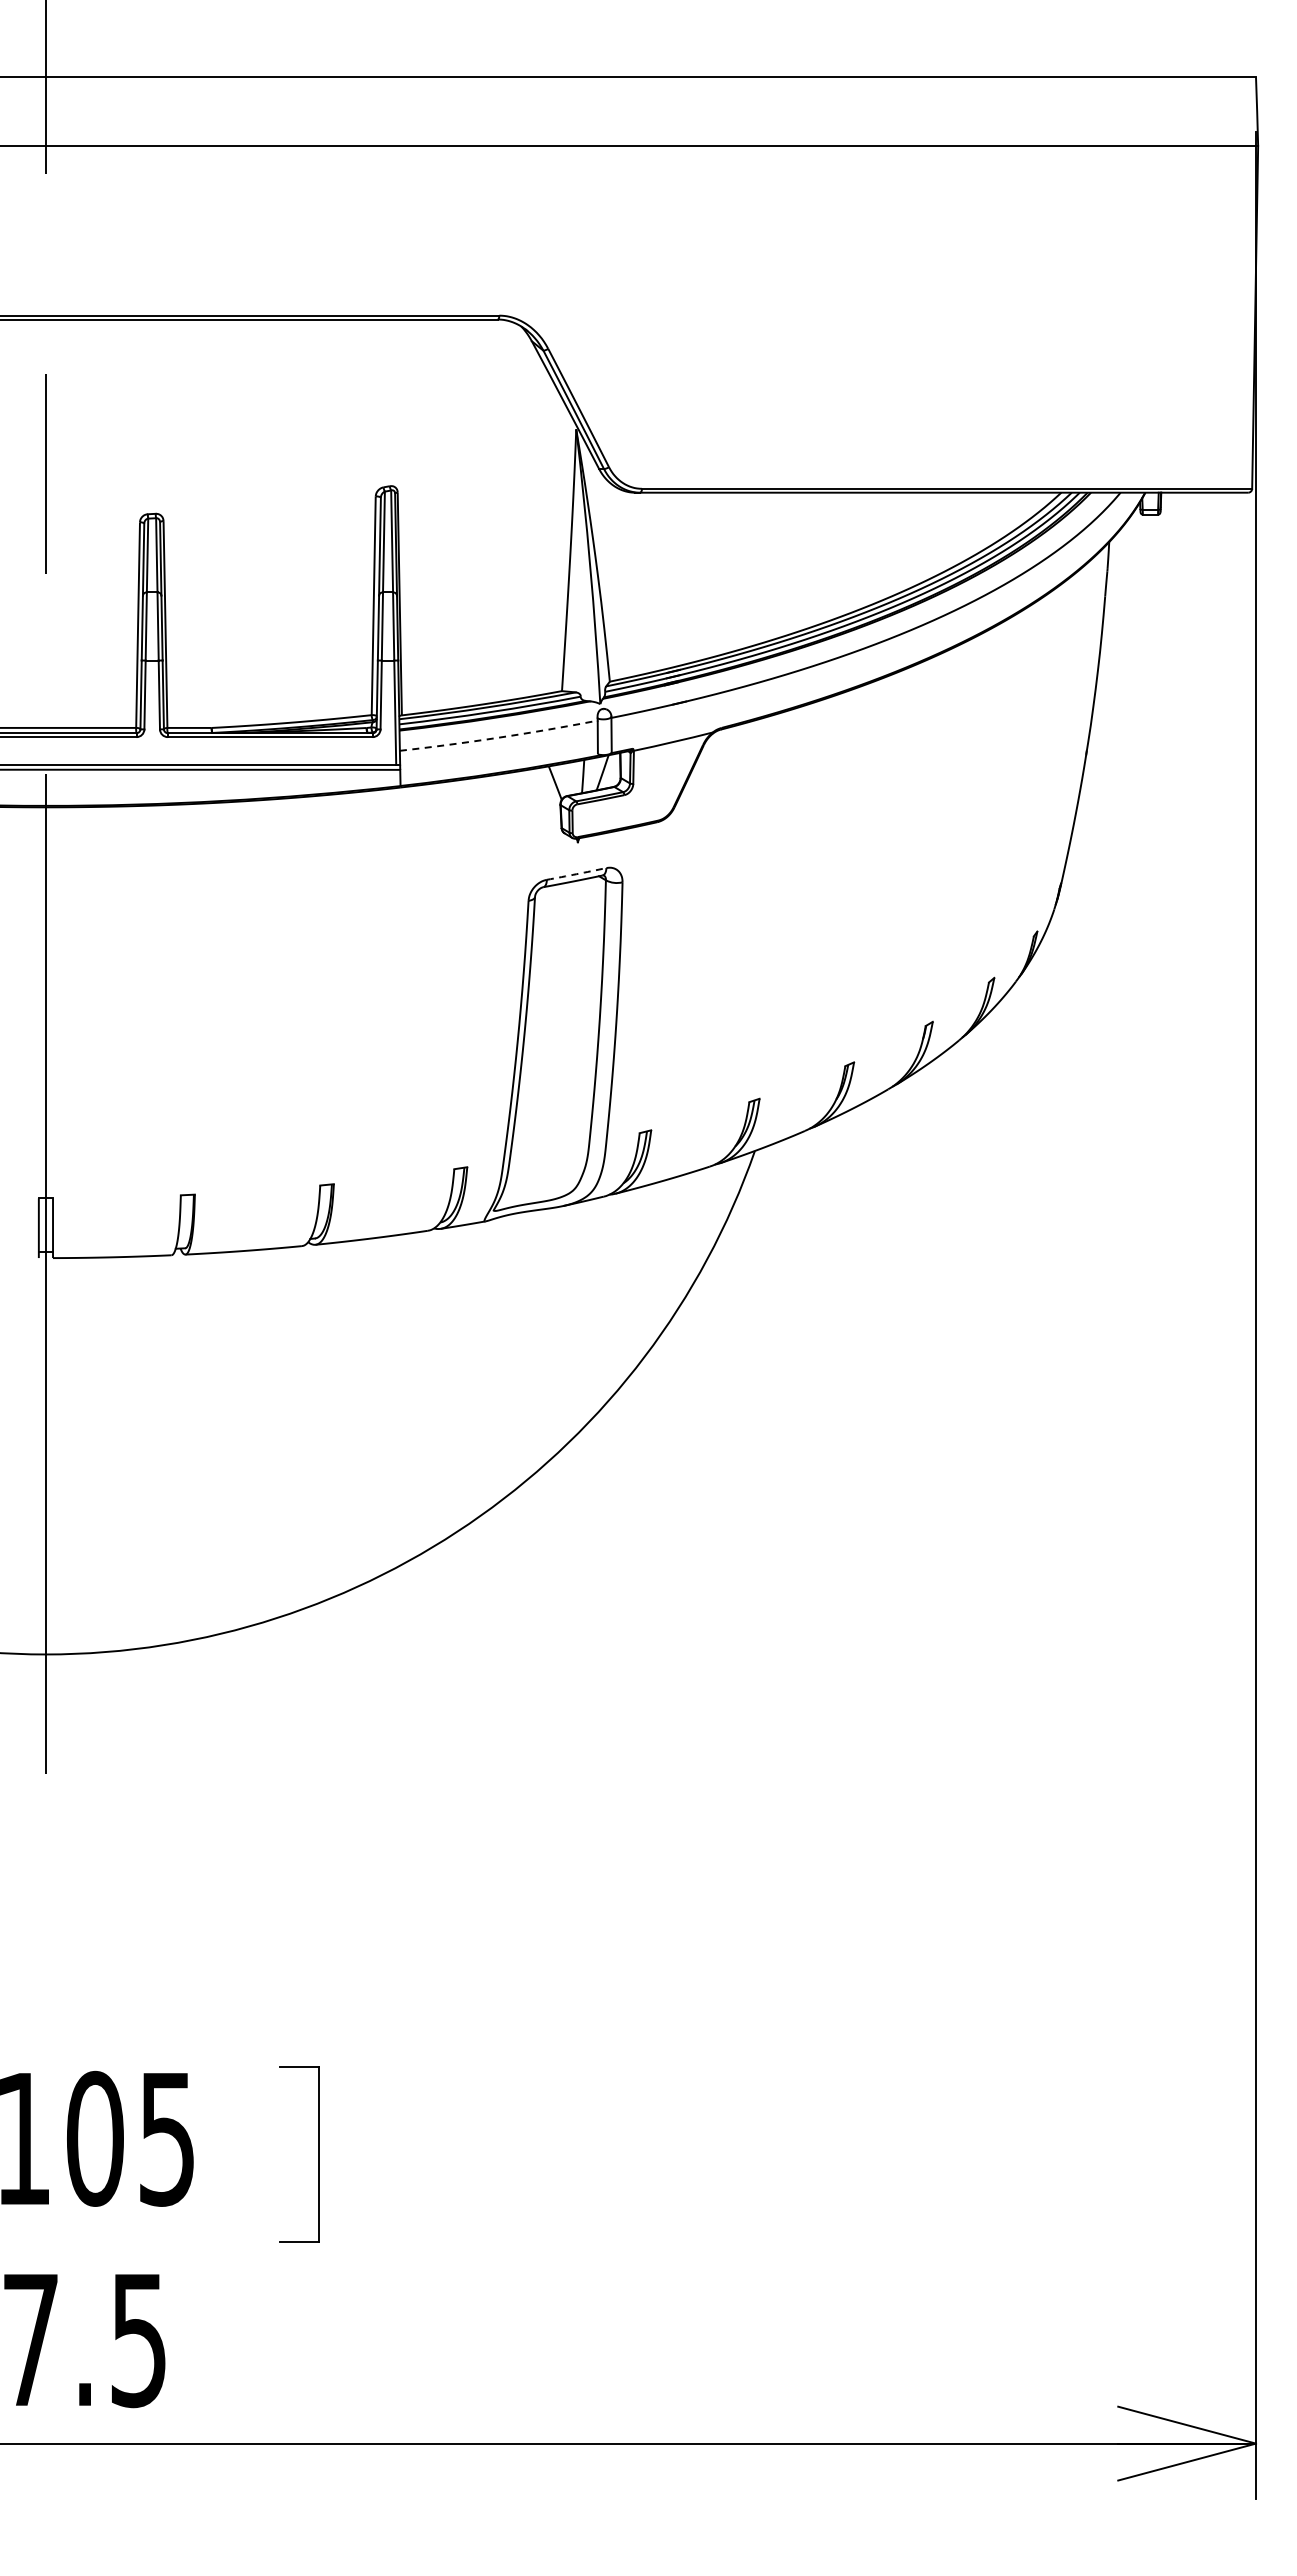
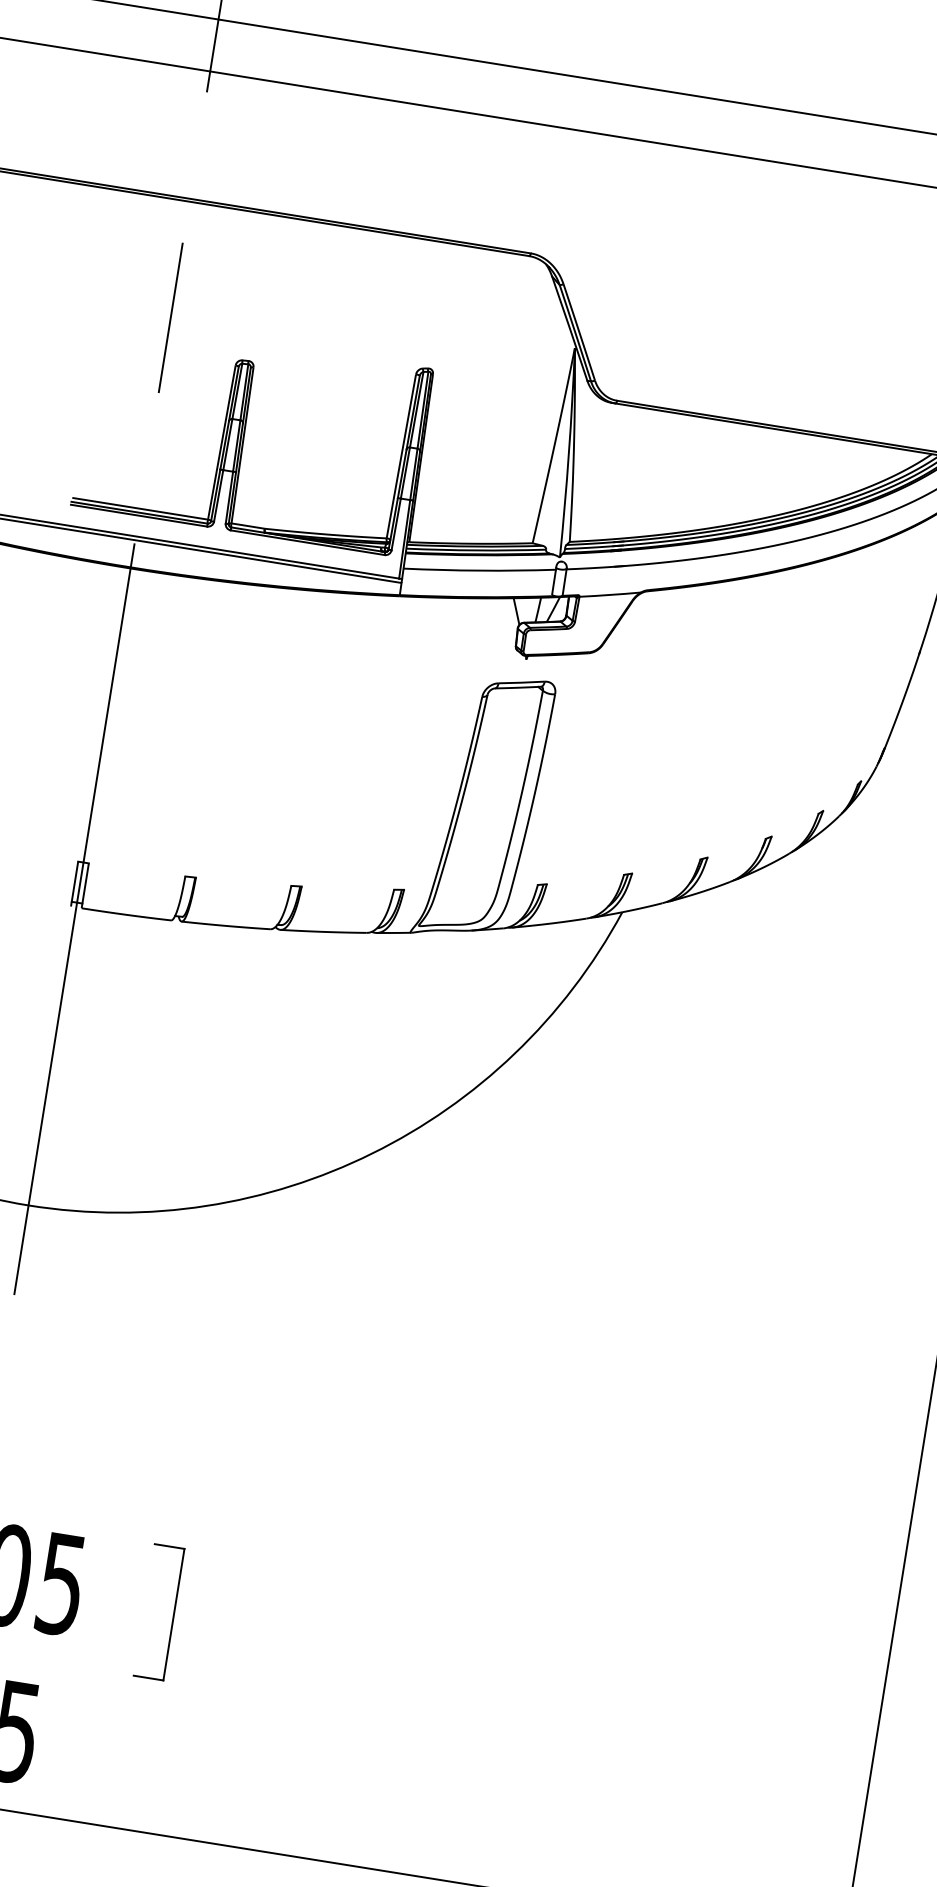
arc: (499, 737) -> (480, 570), dashed -> solid
arc: (576, 874) -> (521, 682), dashed -> solid

